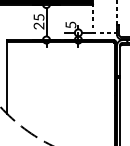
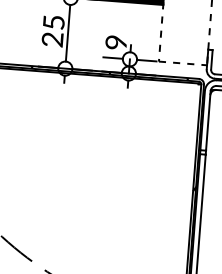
text: (70, 24) -> (115, 41), 5 -> 9

